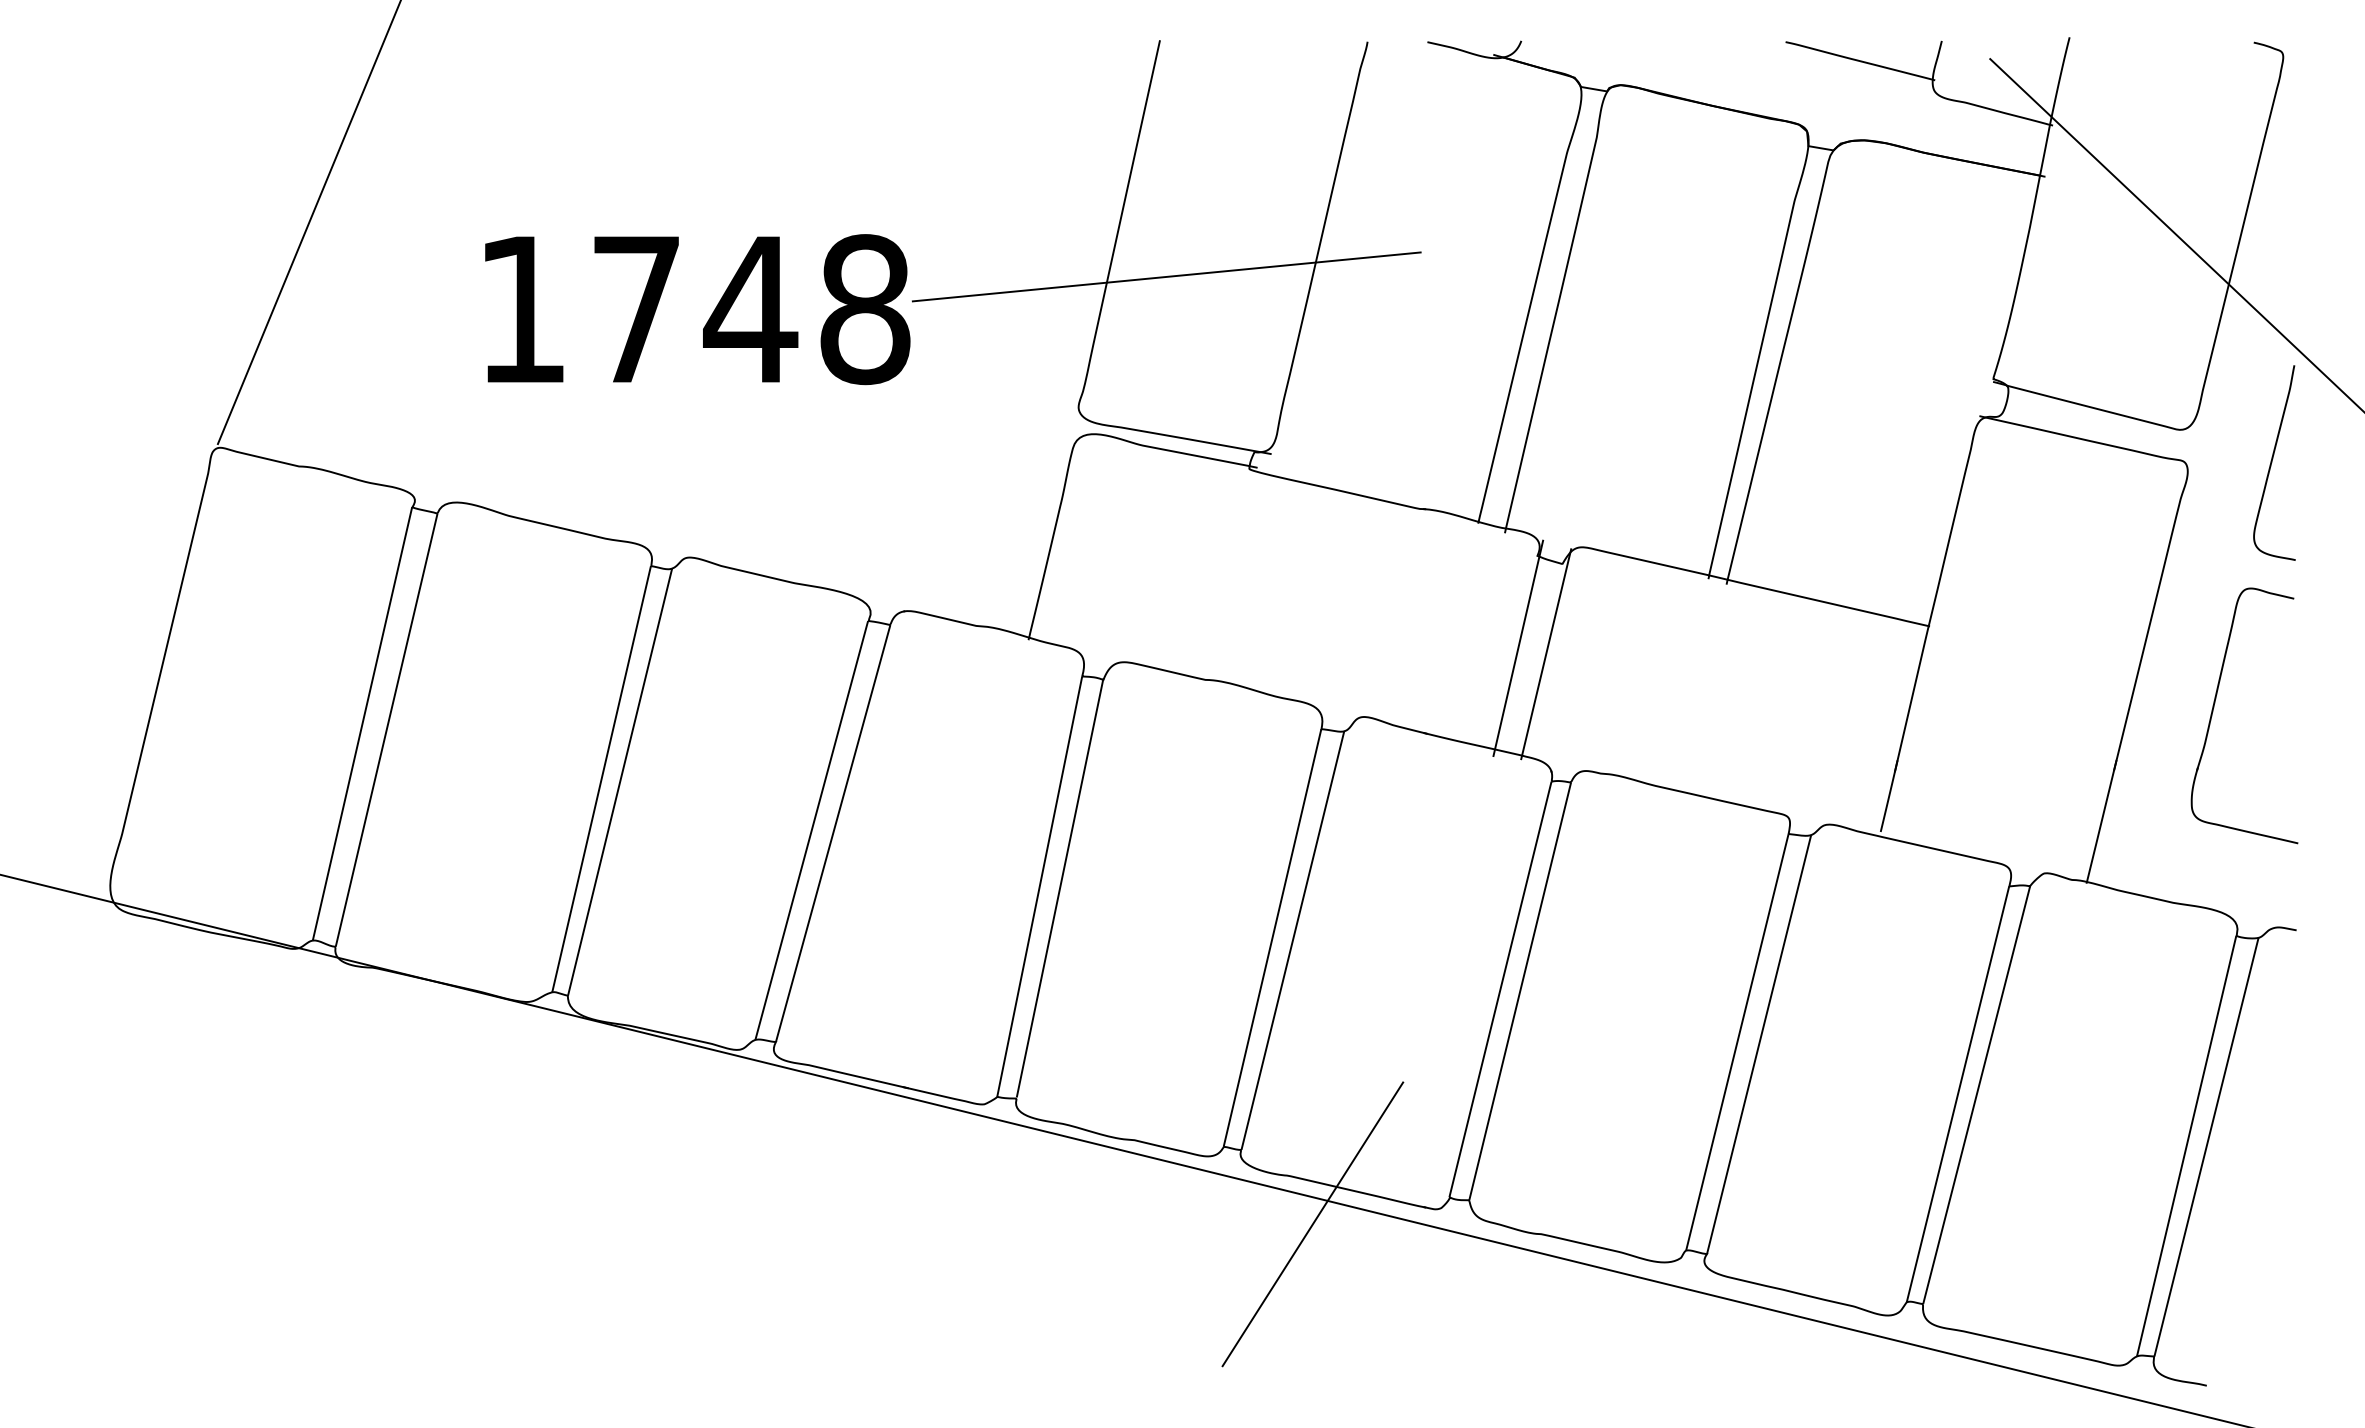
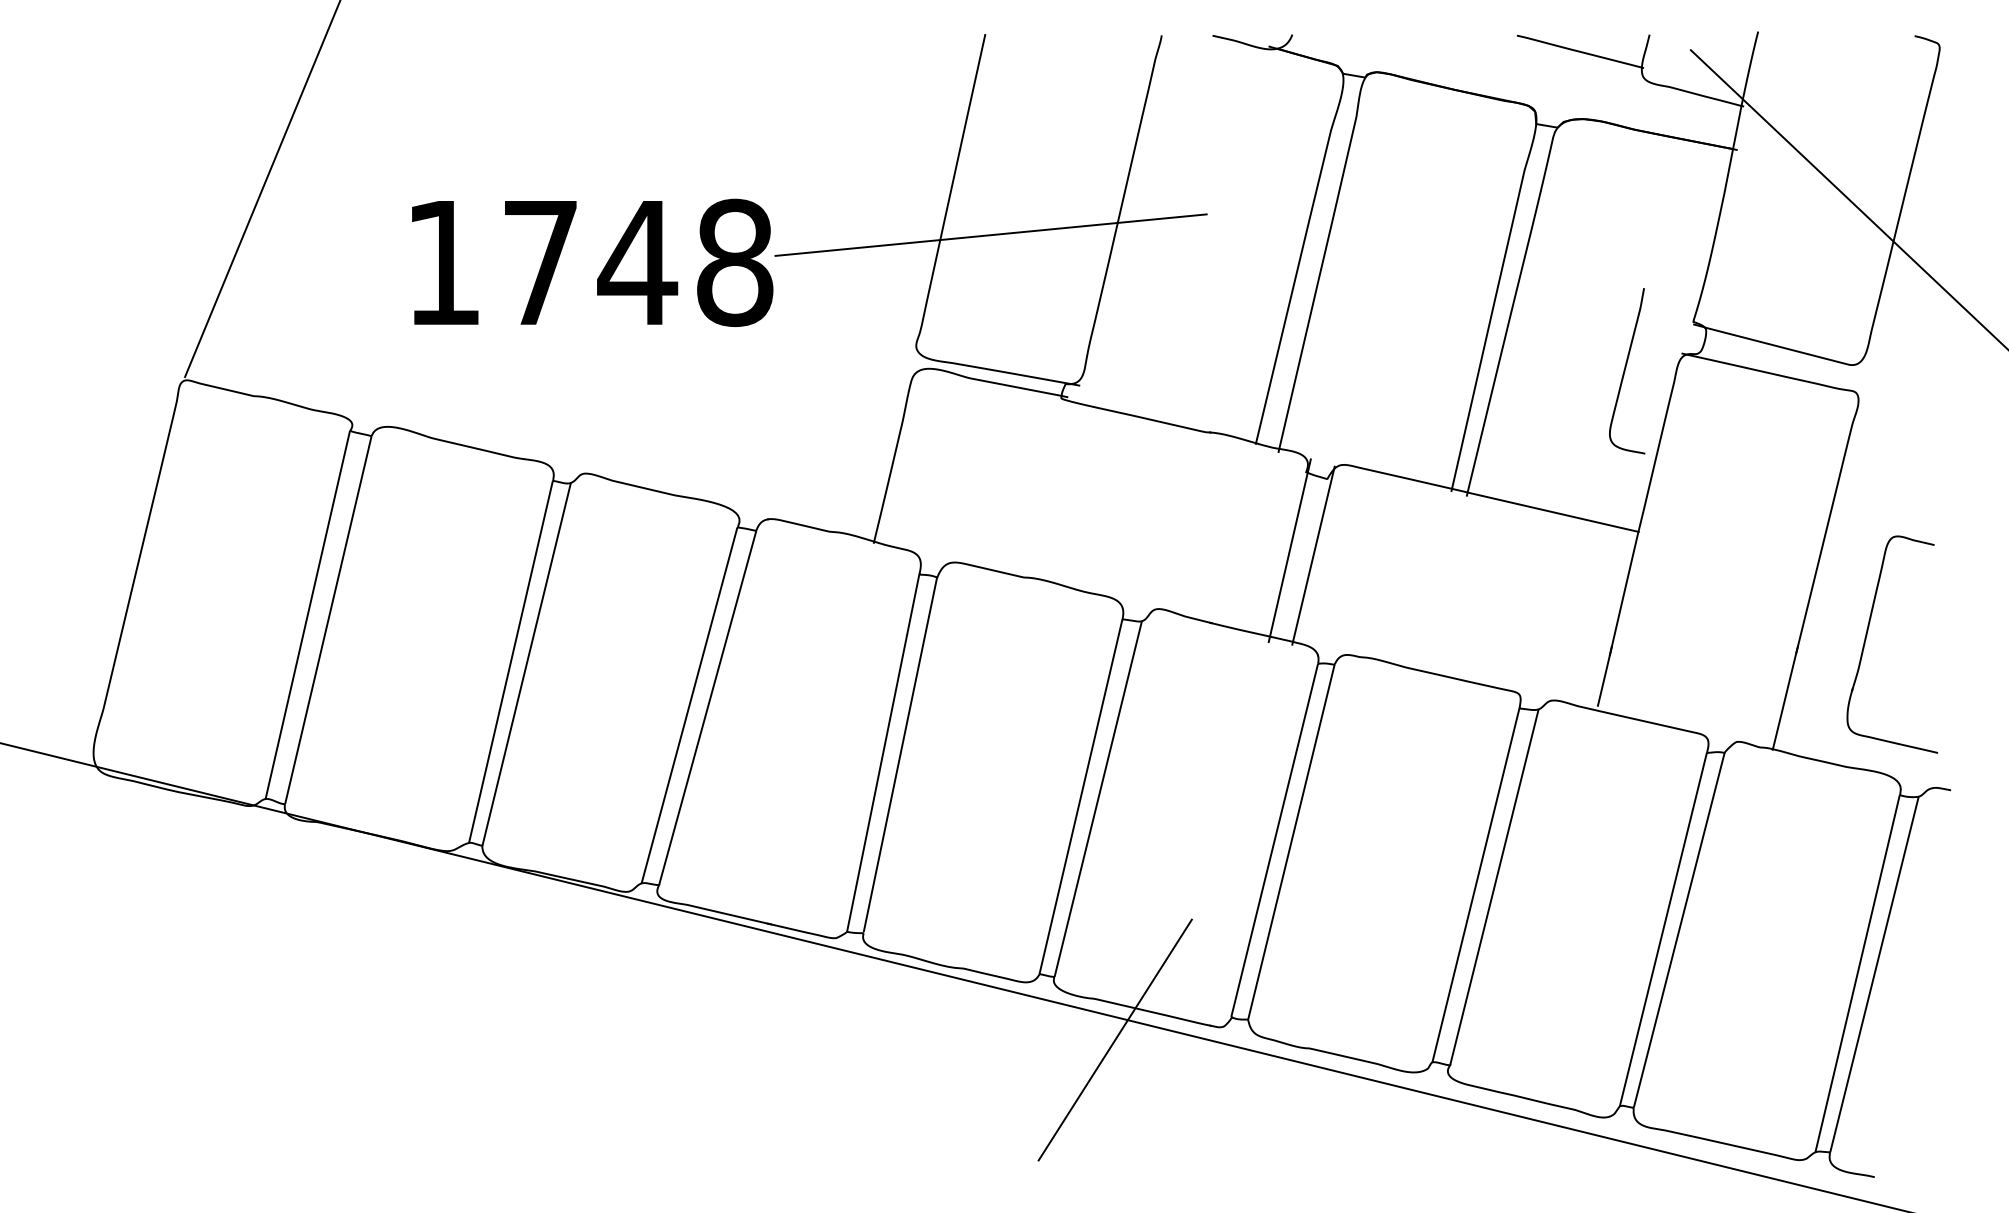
curve: (2272, 462) -> (1625, 370), moved
part: (2214, 707) -> (1866, 637), moved

